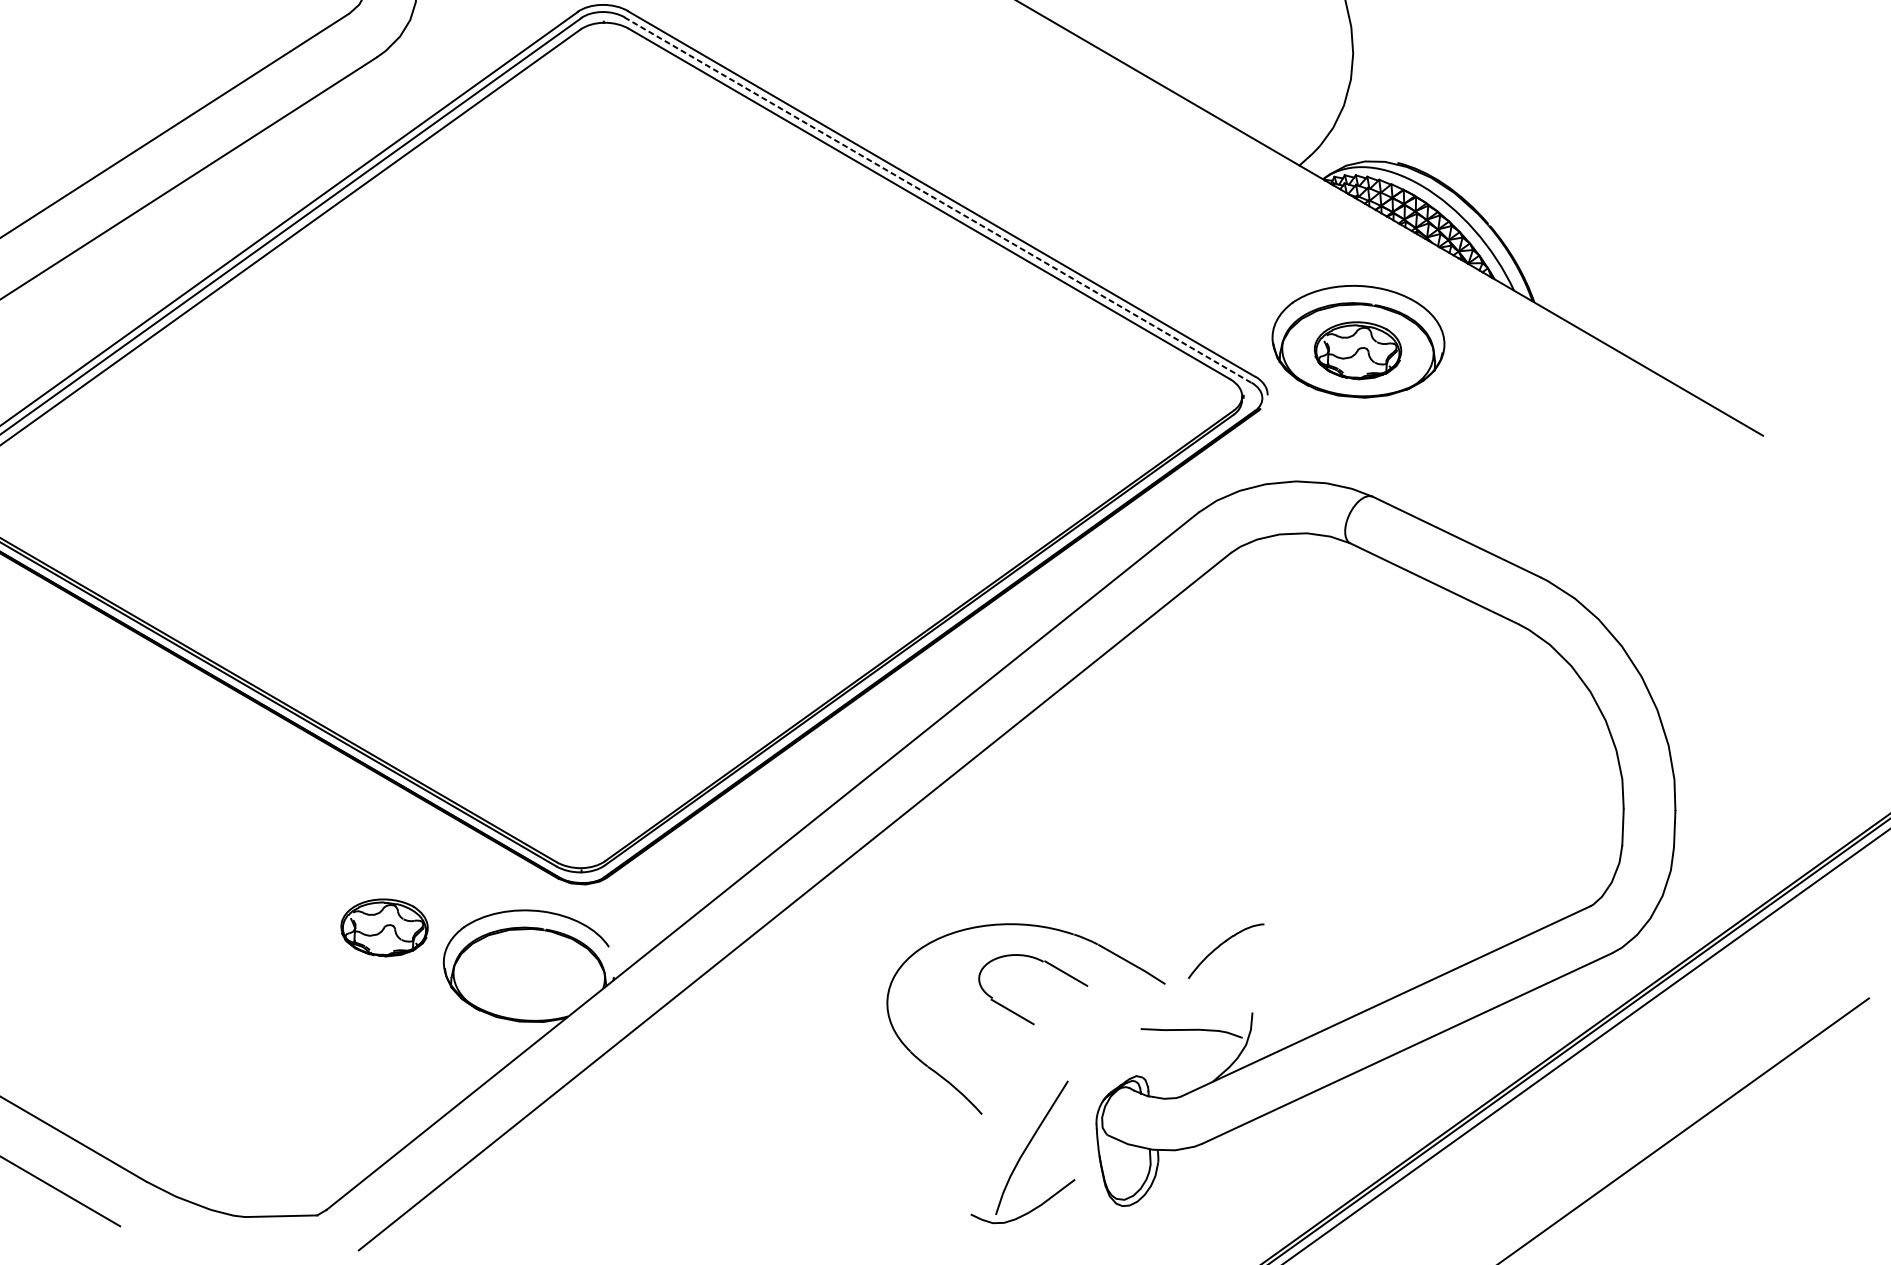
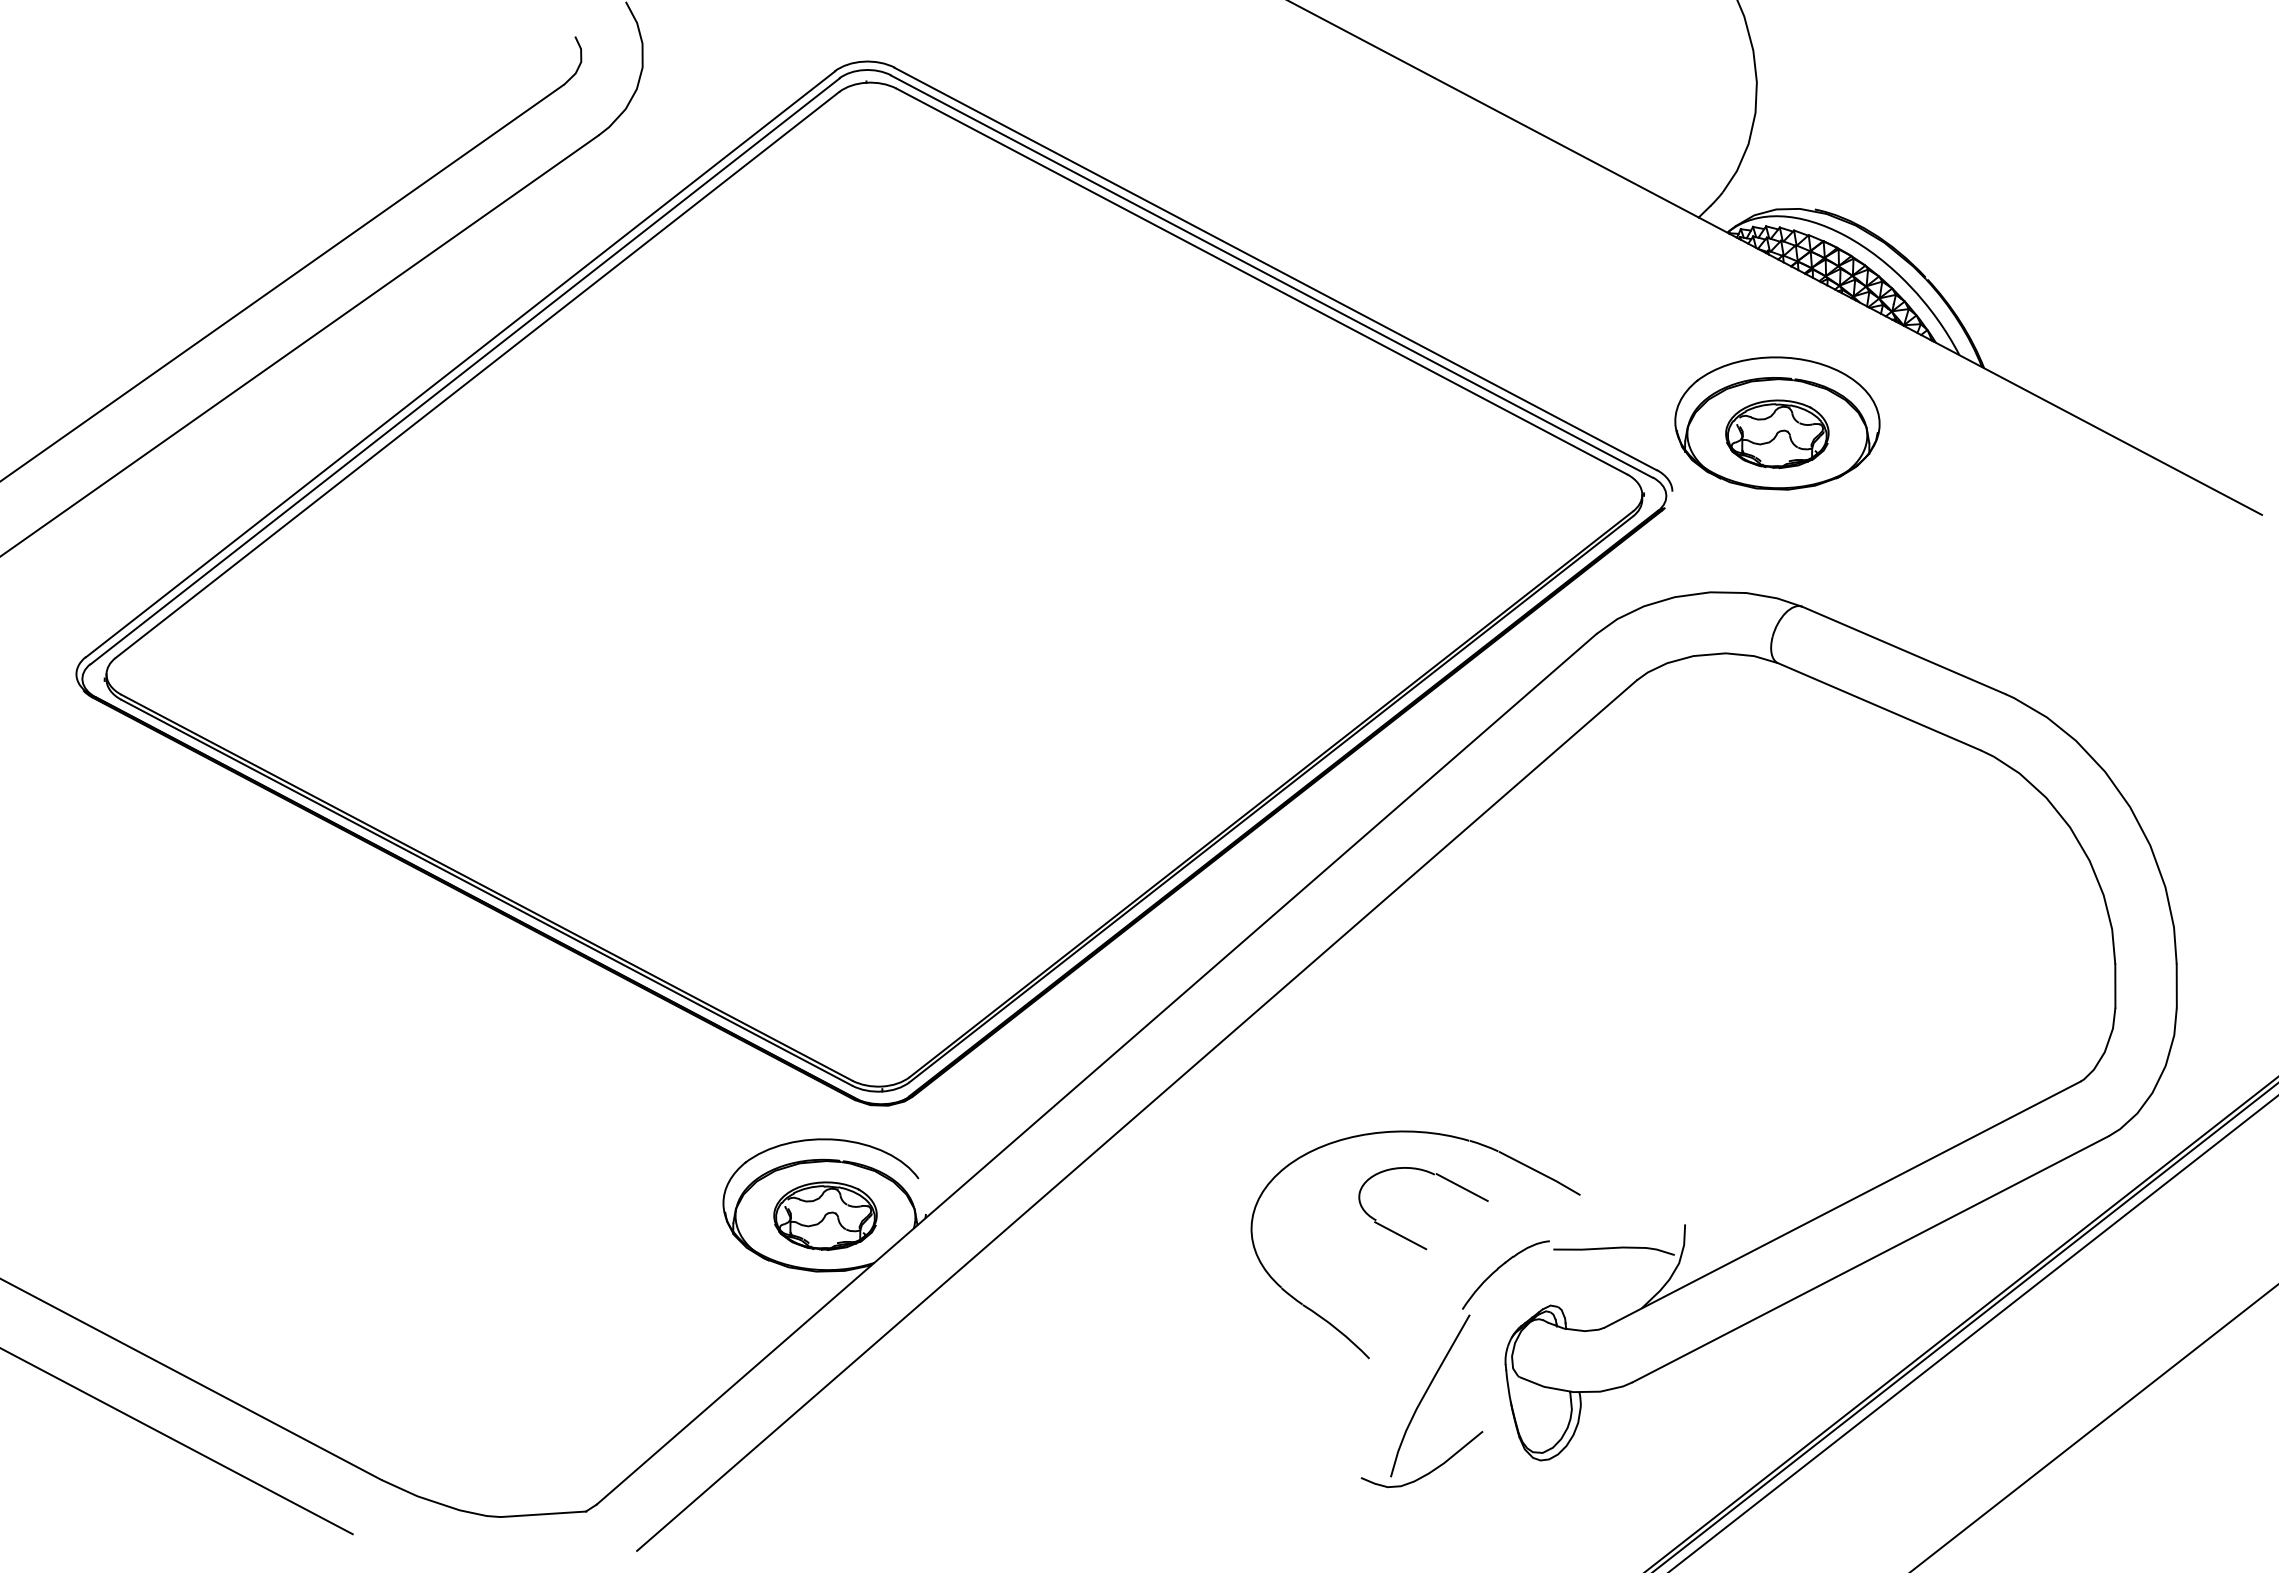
line: (937, 200) -> (1271, 276), dashed -> solid
part: (384, 927) -> (825, 1215), moved
part: (1221, 945) -> (1499, 1268), moved

